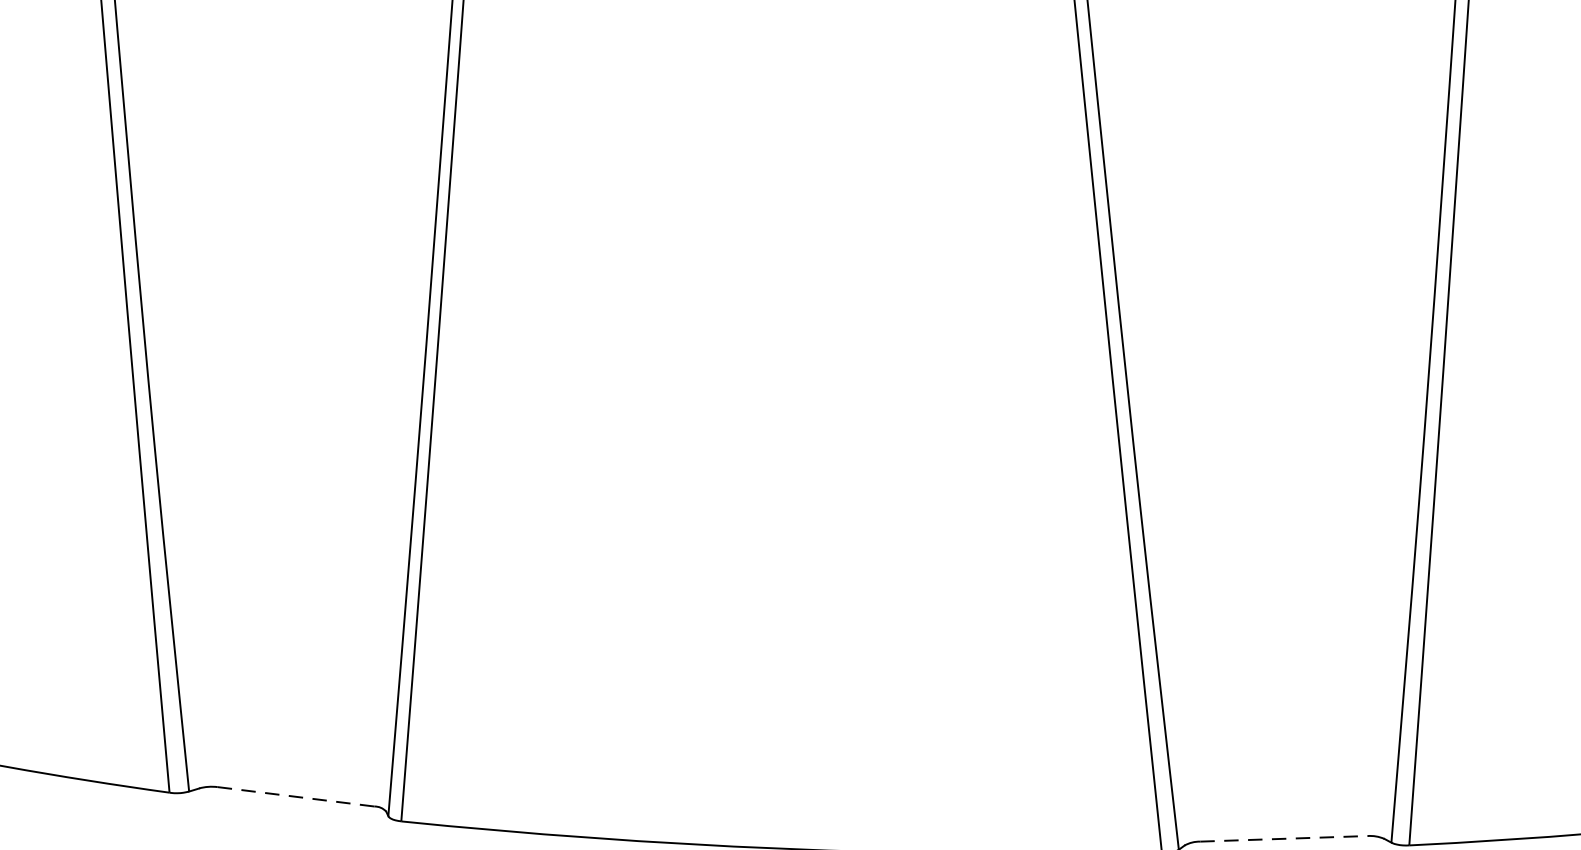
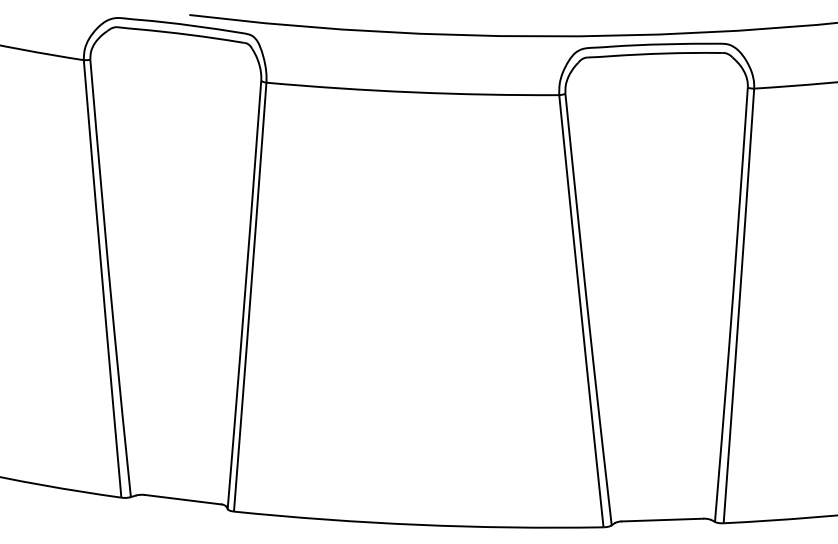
line: (297, 796) -> (183, 499), dashed -> solid
line: (1283, 839) -> (662, 520), dashed -> solid

